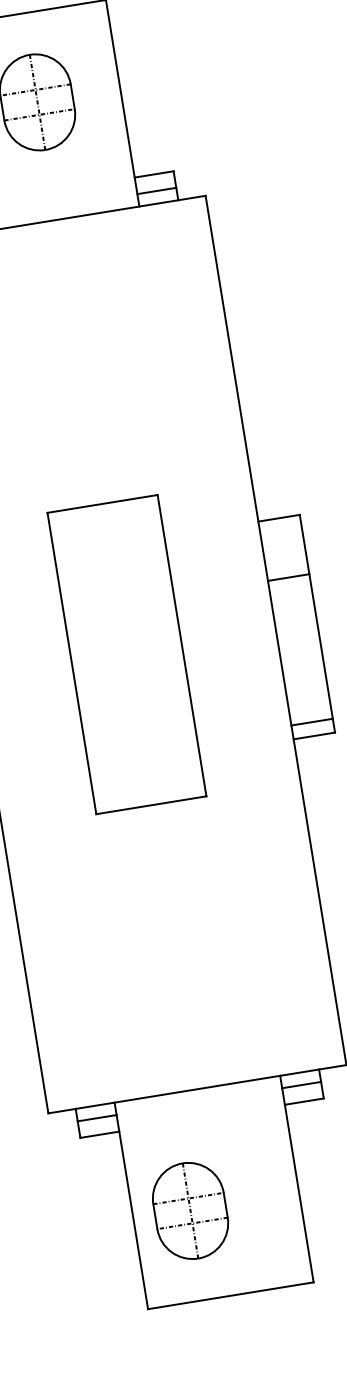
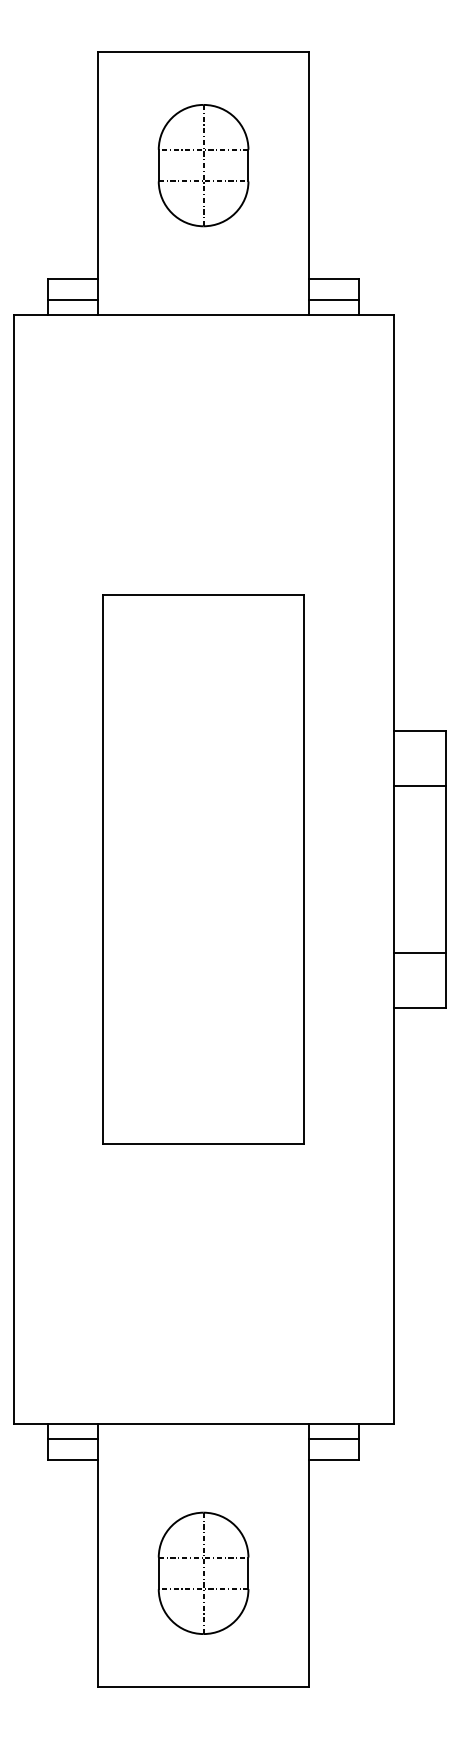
line: (288, 577) -> (419, 786), moved
part: (126, 654) -> (203, 869), size x1.43
line: (311, 722) -> (419, 952), moved
part: (190, 1210) -> (203, 1572), moved

